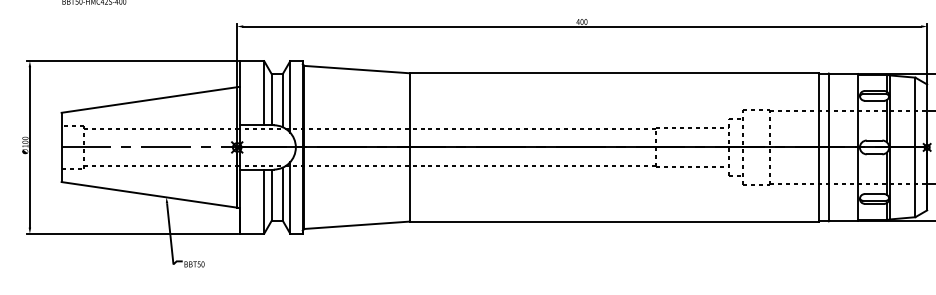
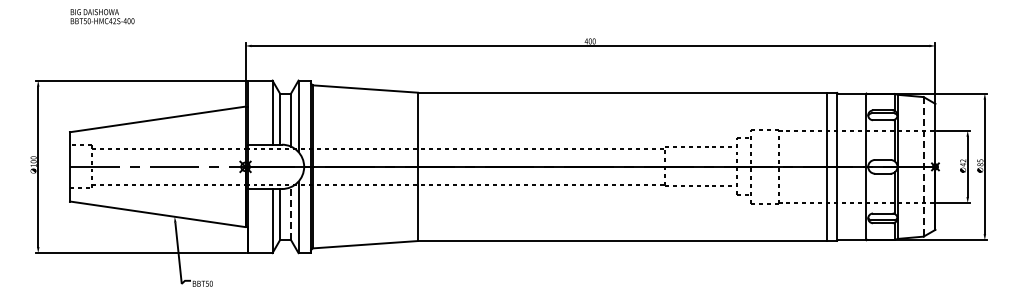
line: (915, 147) -> (923, 166), solid -> dashed
line: (283, 194) -> (291, 213), solid -> dashed

